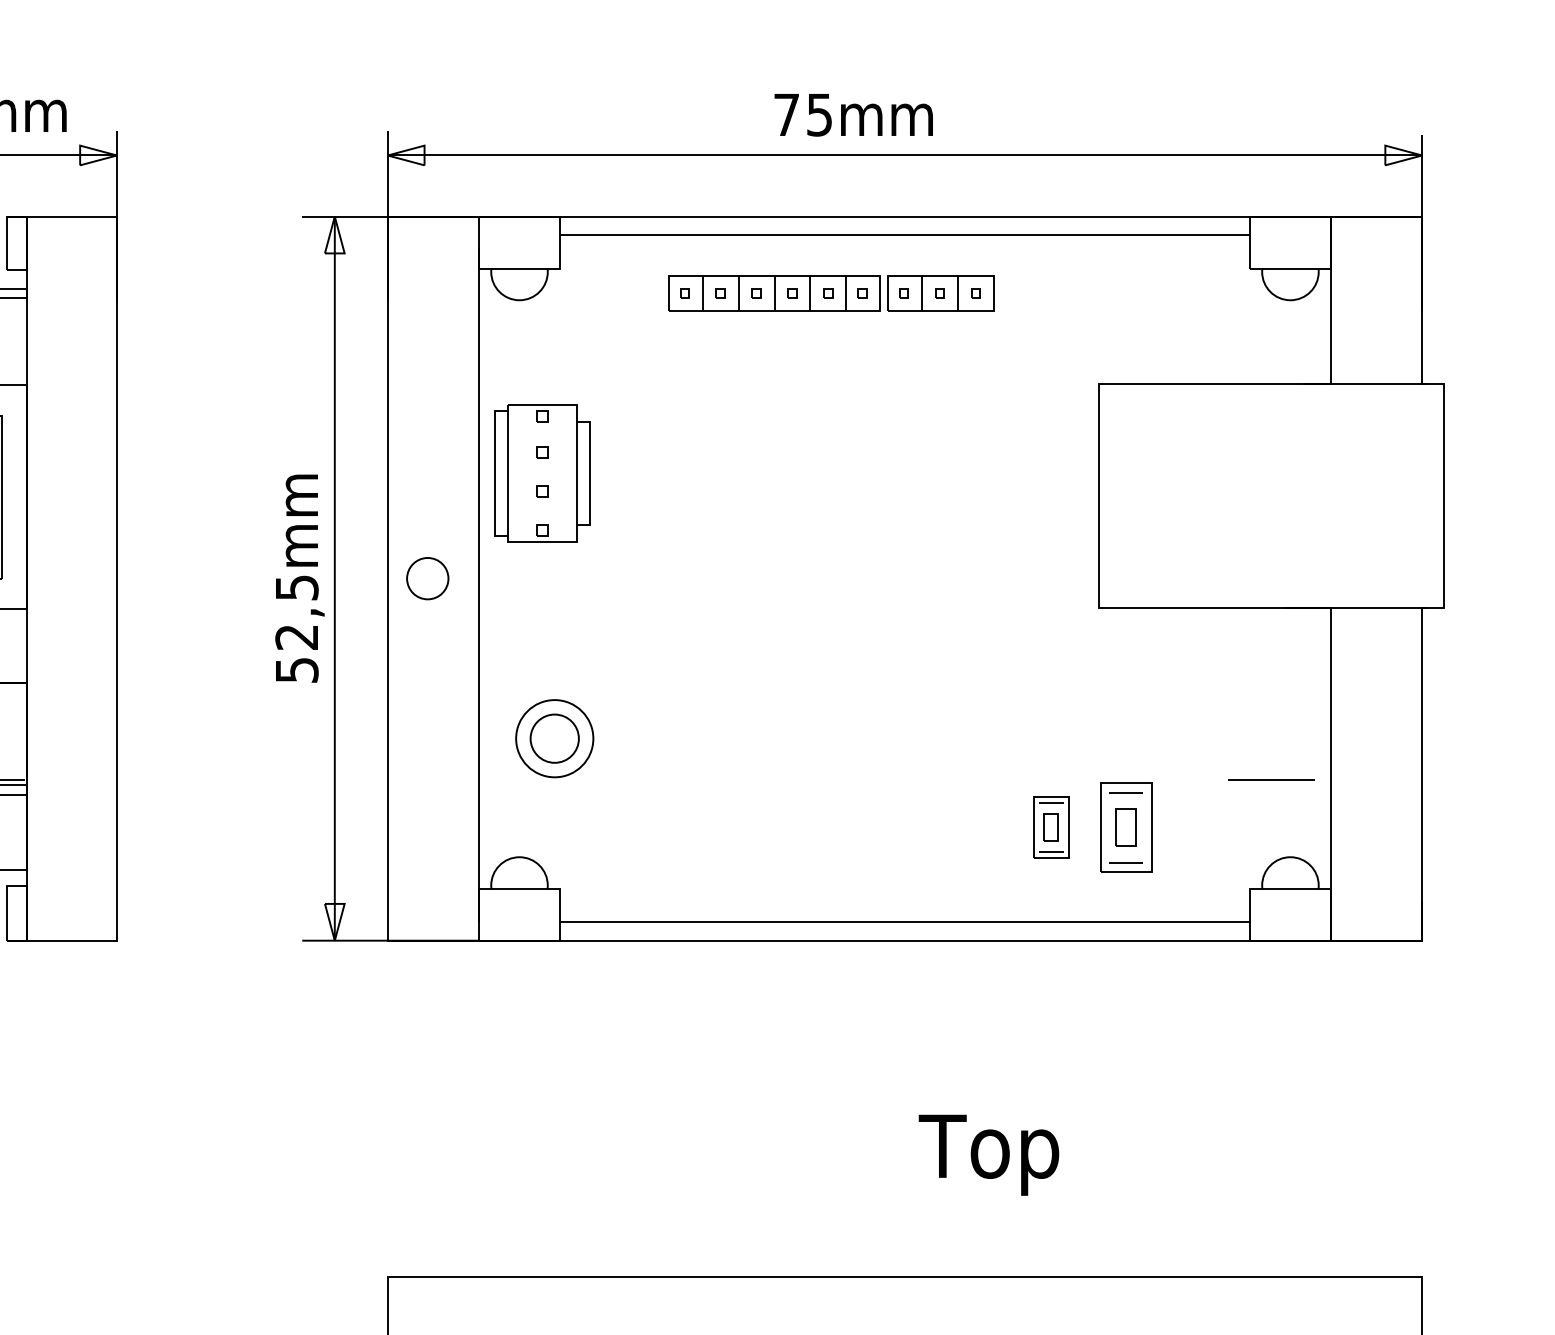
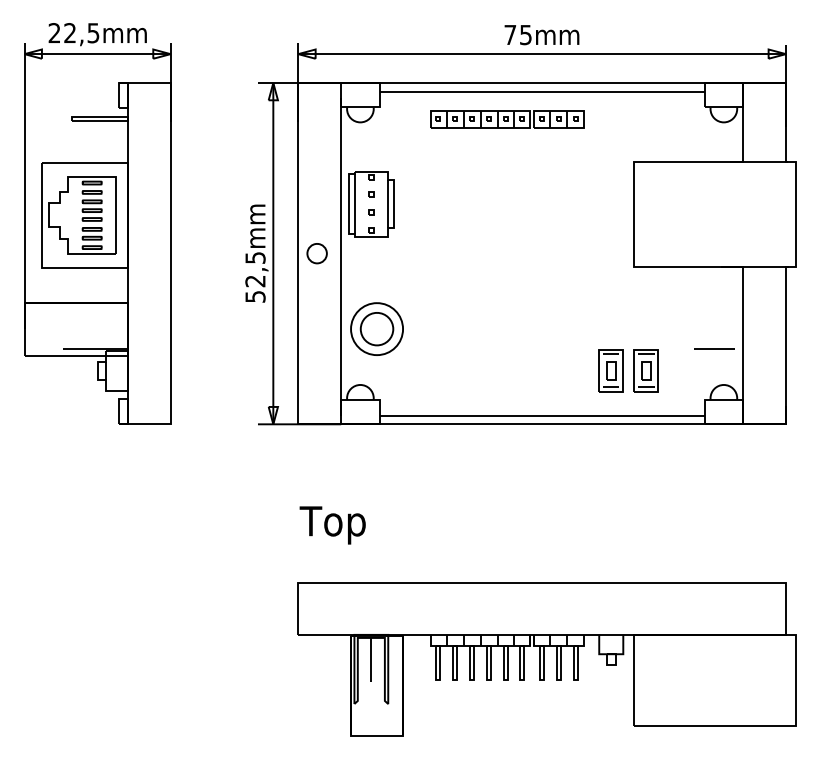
text: (852, 115) -> (541, 35), moved
part: (553, 737) -> (376, 328), size x1.43
part: (1049, 826) -> (610, 370), size x1.43
text: (988, 1155) -> (332, 525), moved

